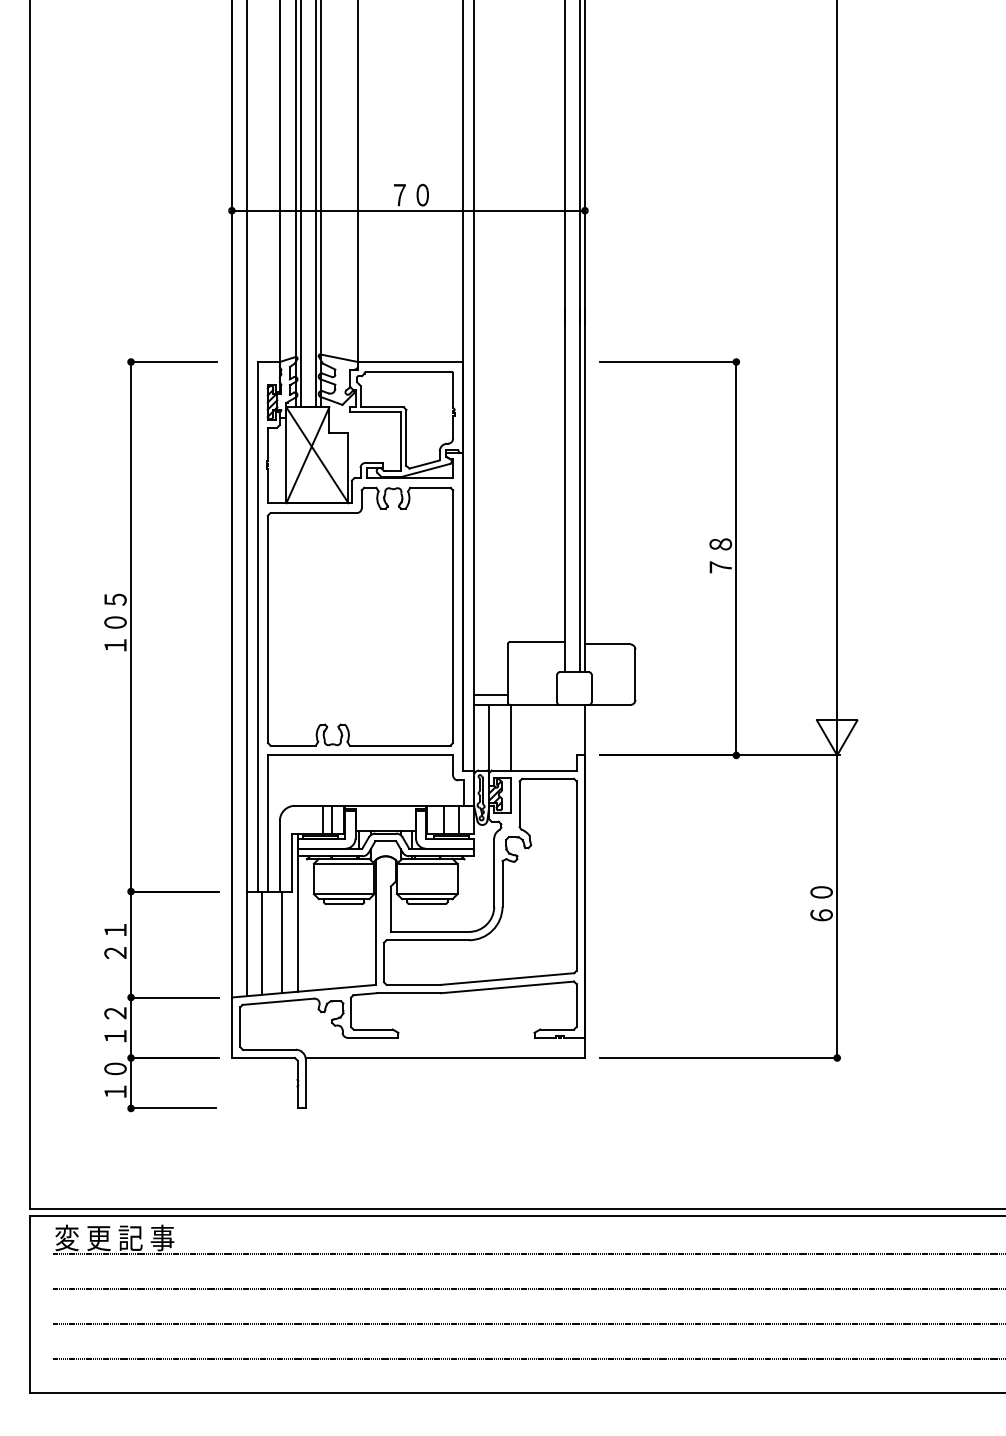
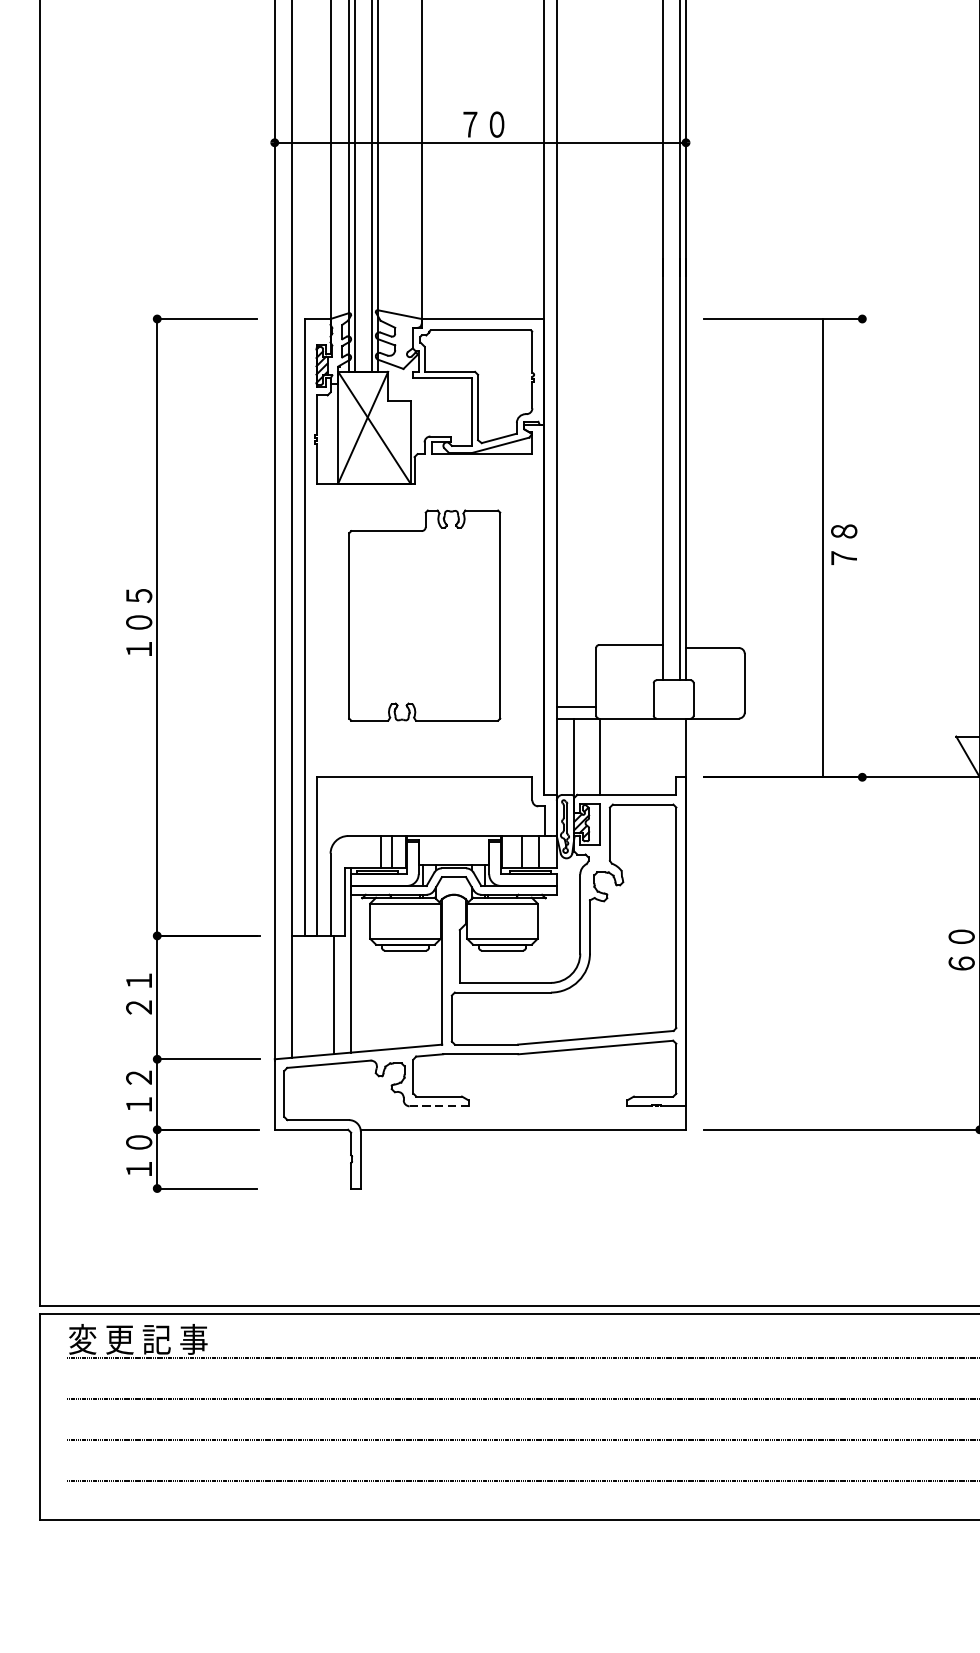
line: (736, 558) -> (822, 547), moved
part: (360, 616) -> (424, 615), size x0.7
line: (262, 942) -> (310, 995), removed
line: (373, 1037) -> (439, 1105), solid -> dashed

